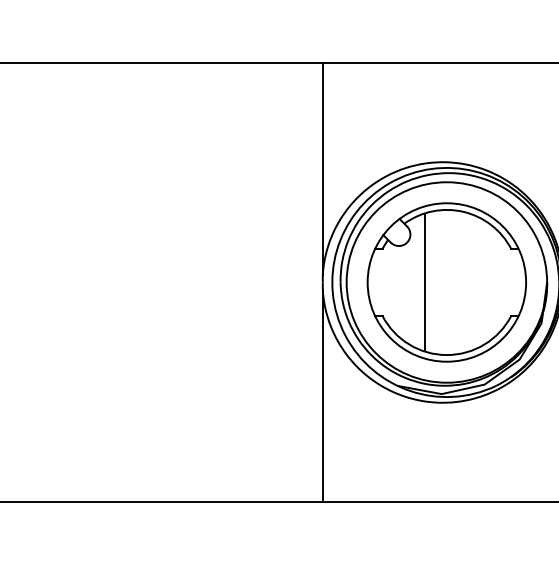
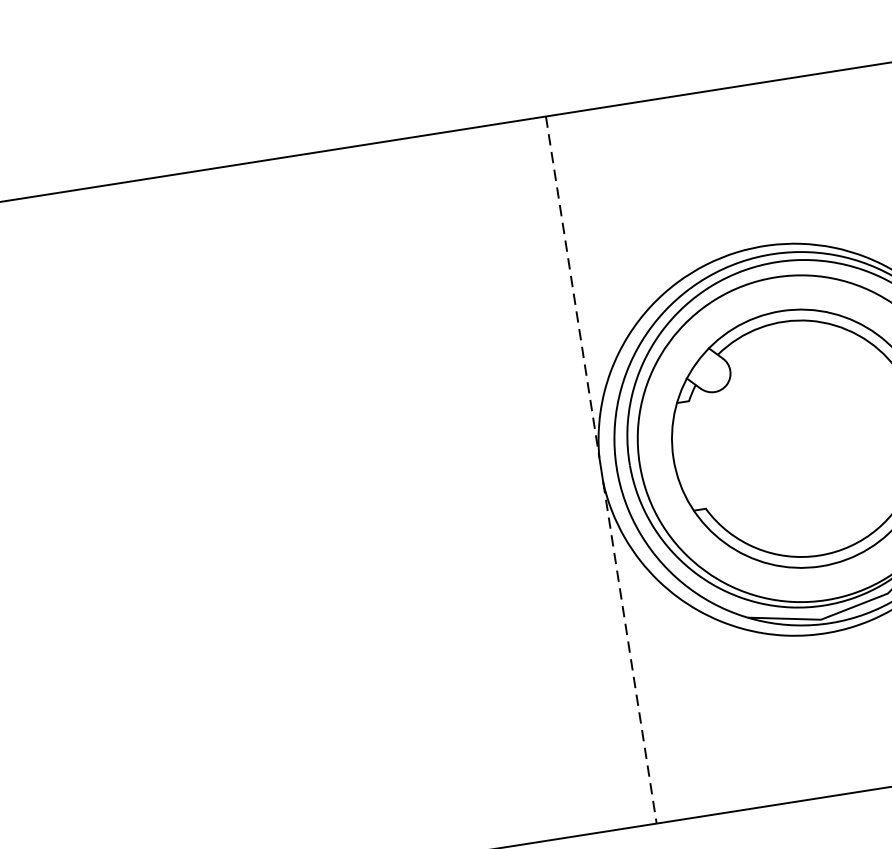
line: (322, 169) -> (572, 288), solid -> dashed
line: (424, 282) -> (765, 444), removed
line: (322, 396) -> (629, 653), solid -> dashed

